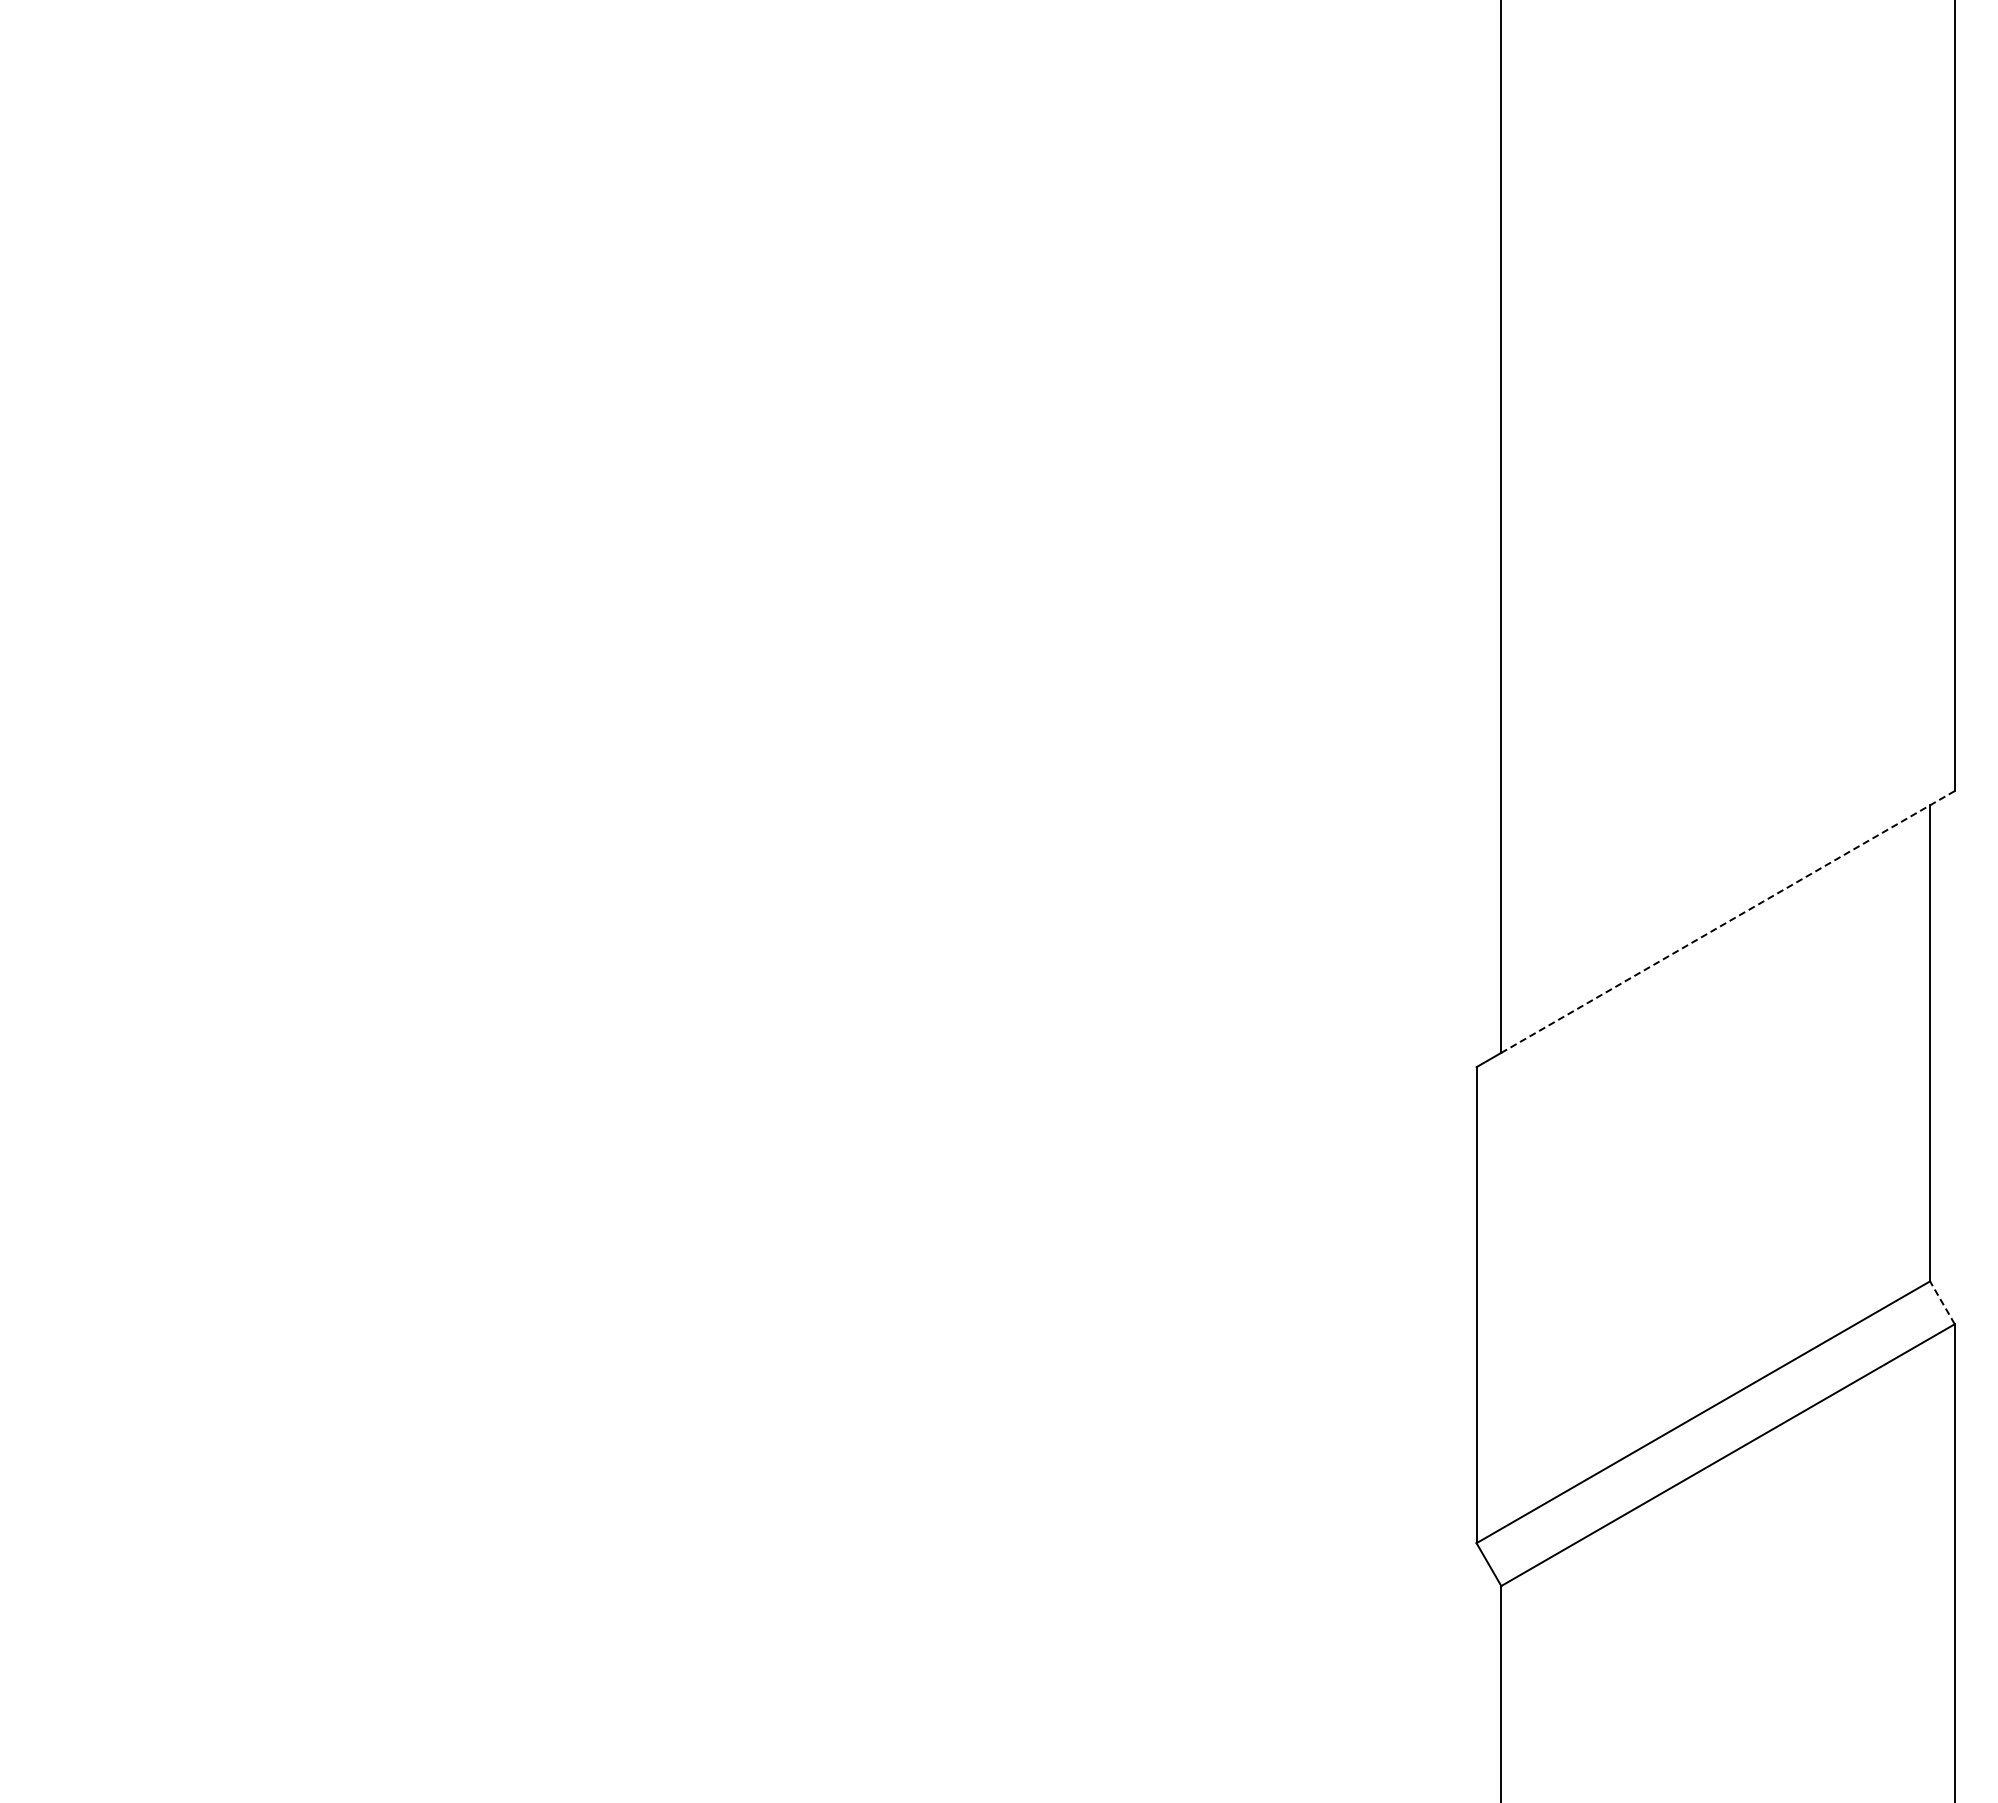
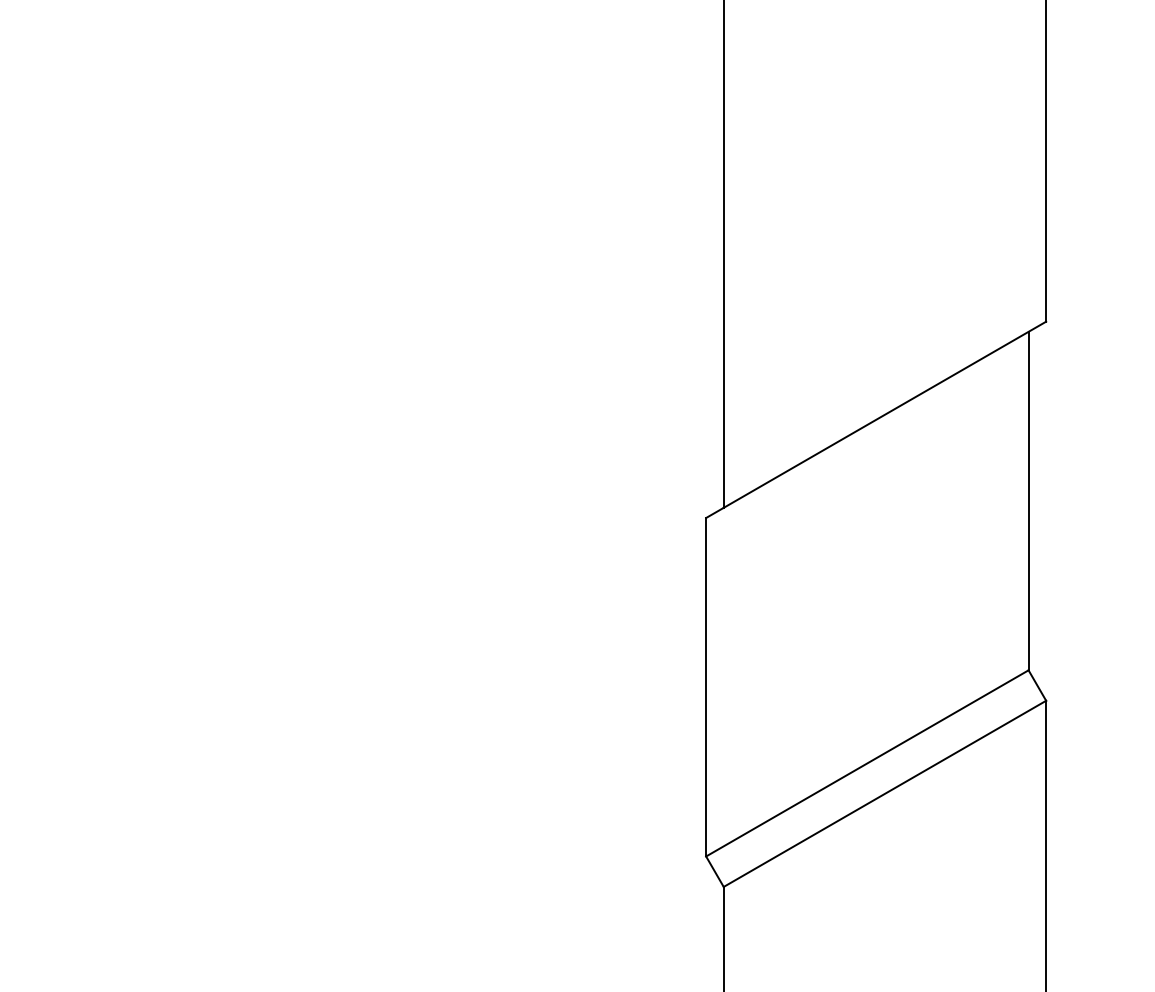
line: (1728, 921) -> (885, 414), dashed -> solid
line: (1942, 1302) -> (1037, 685), dashed -> solid

